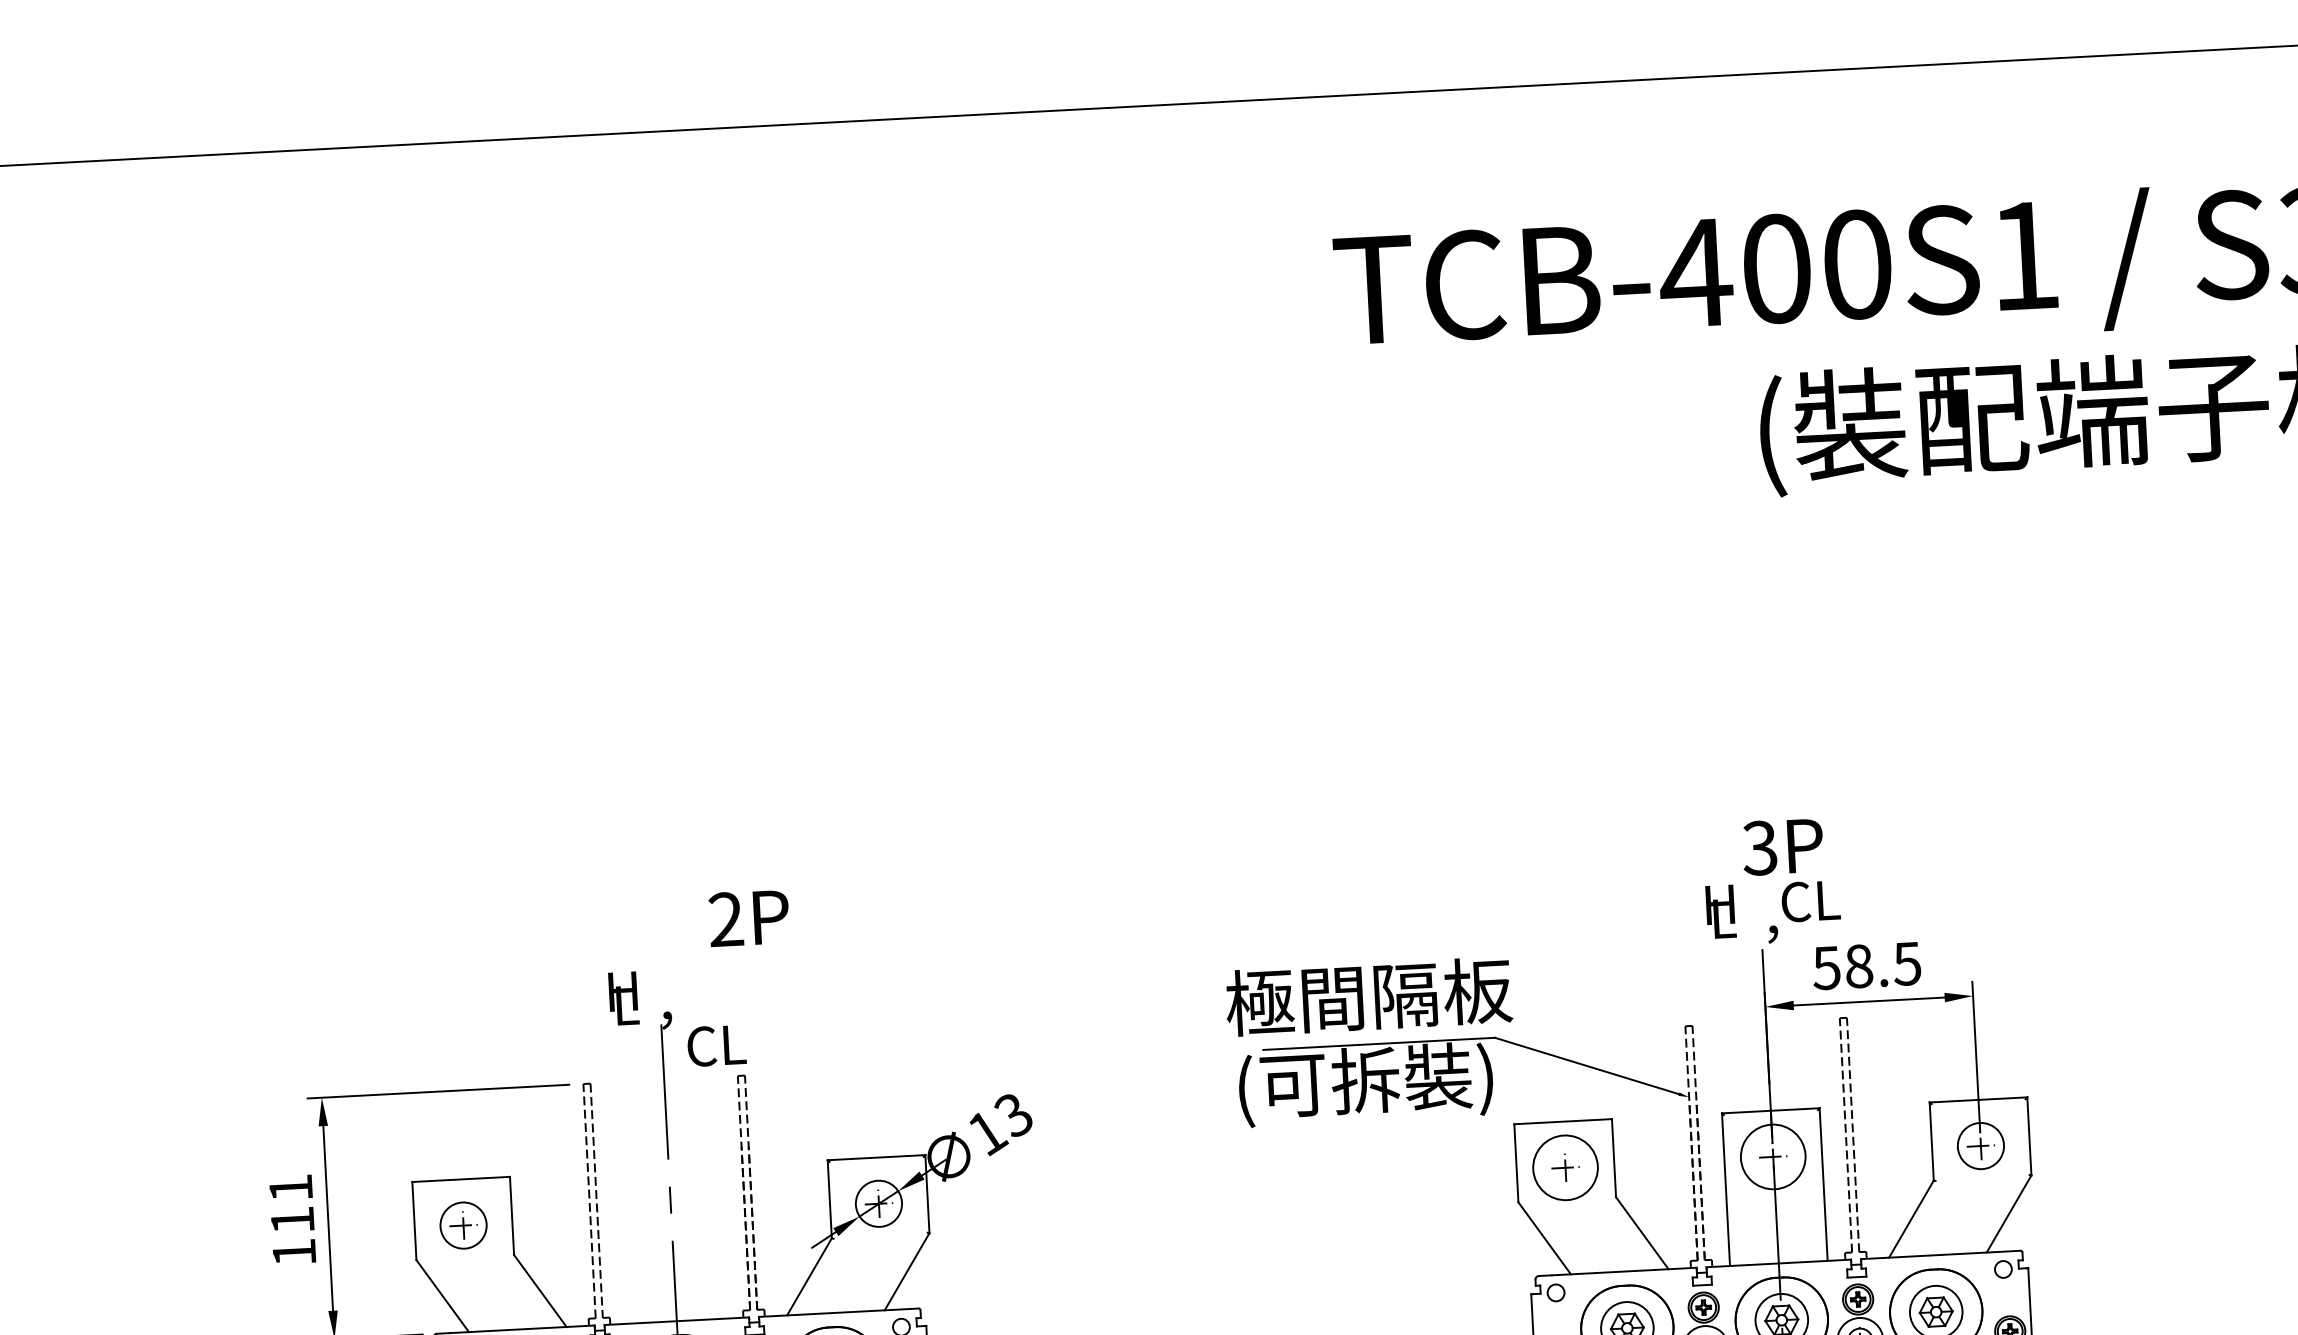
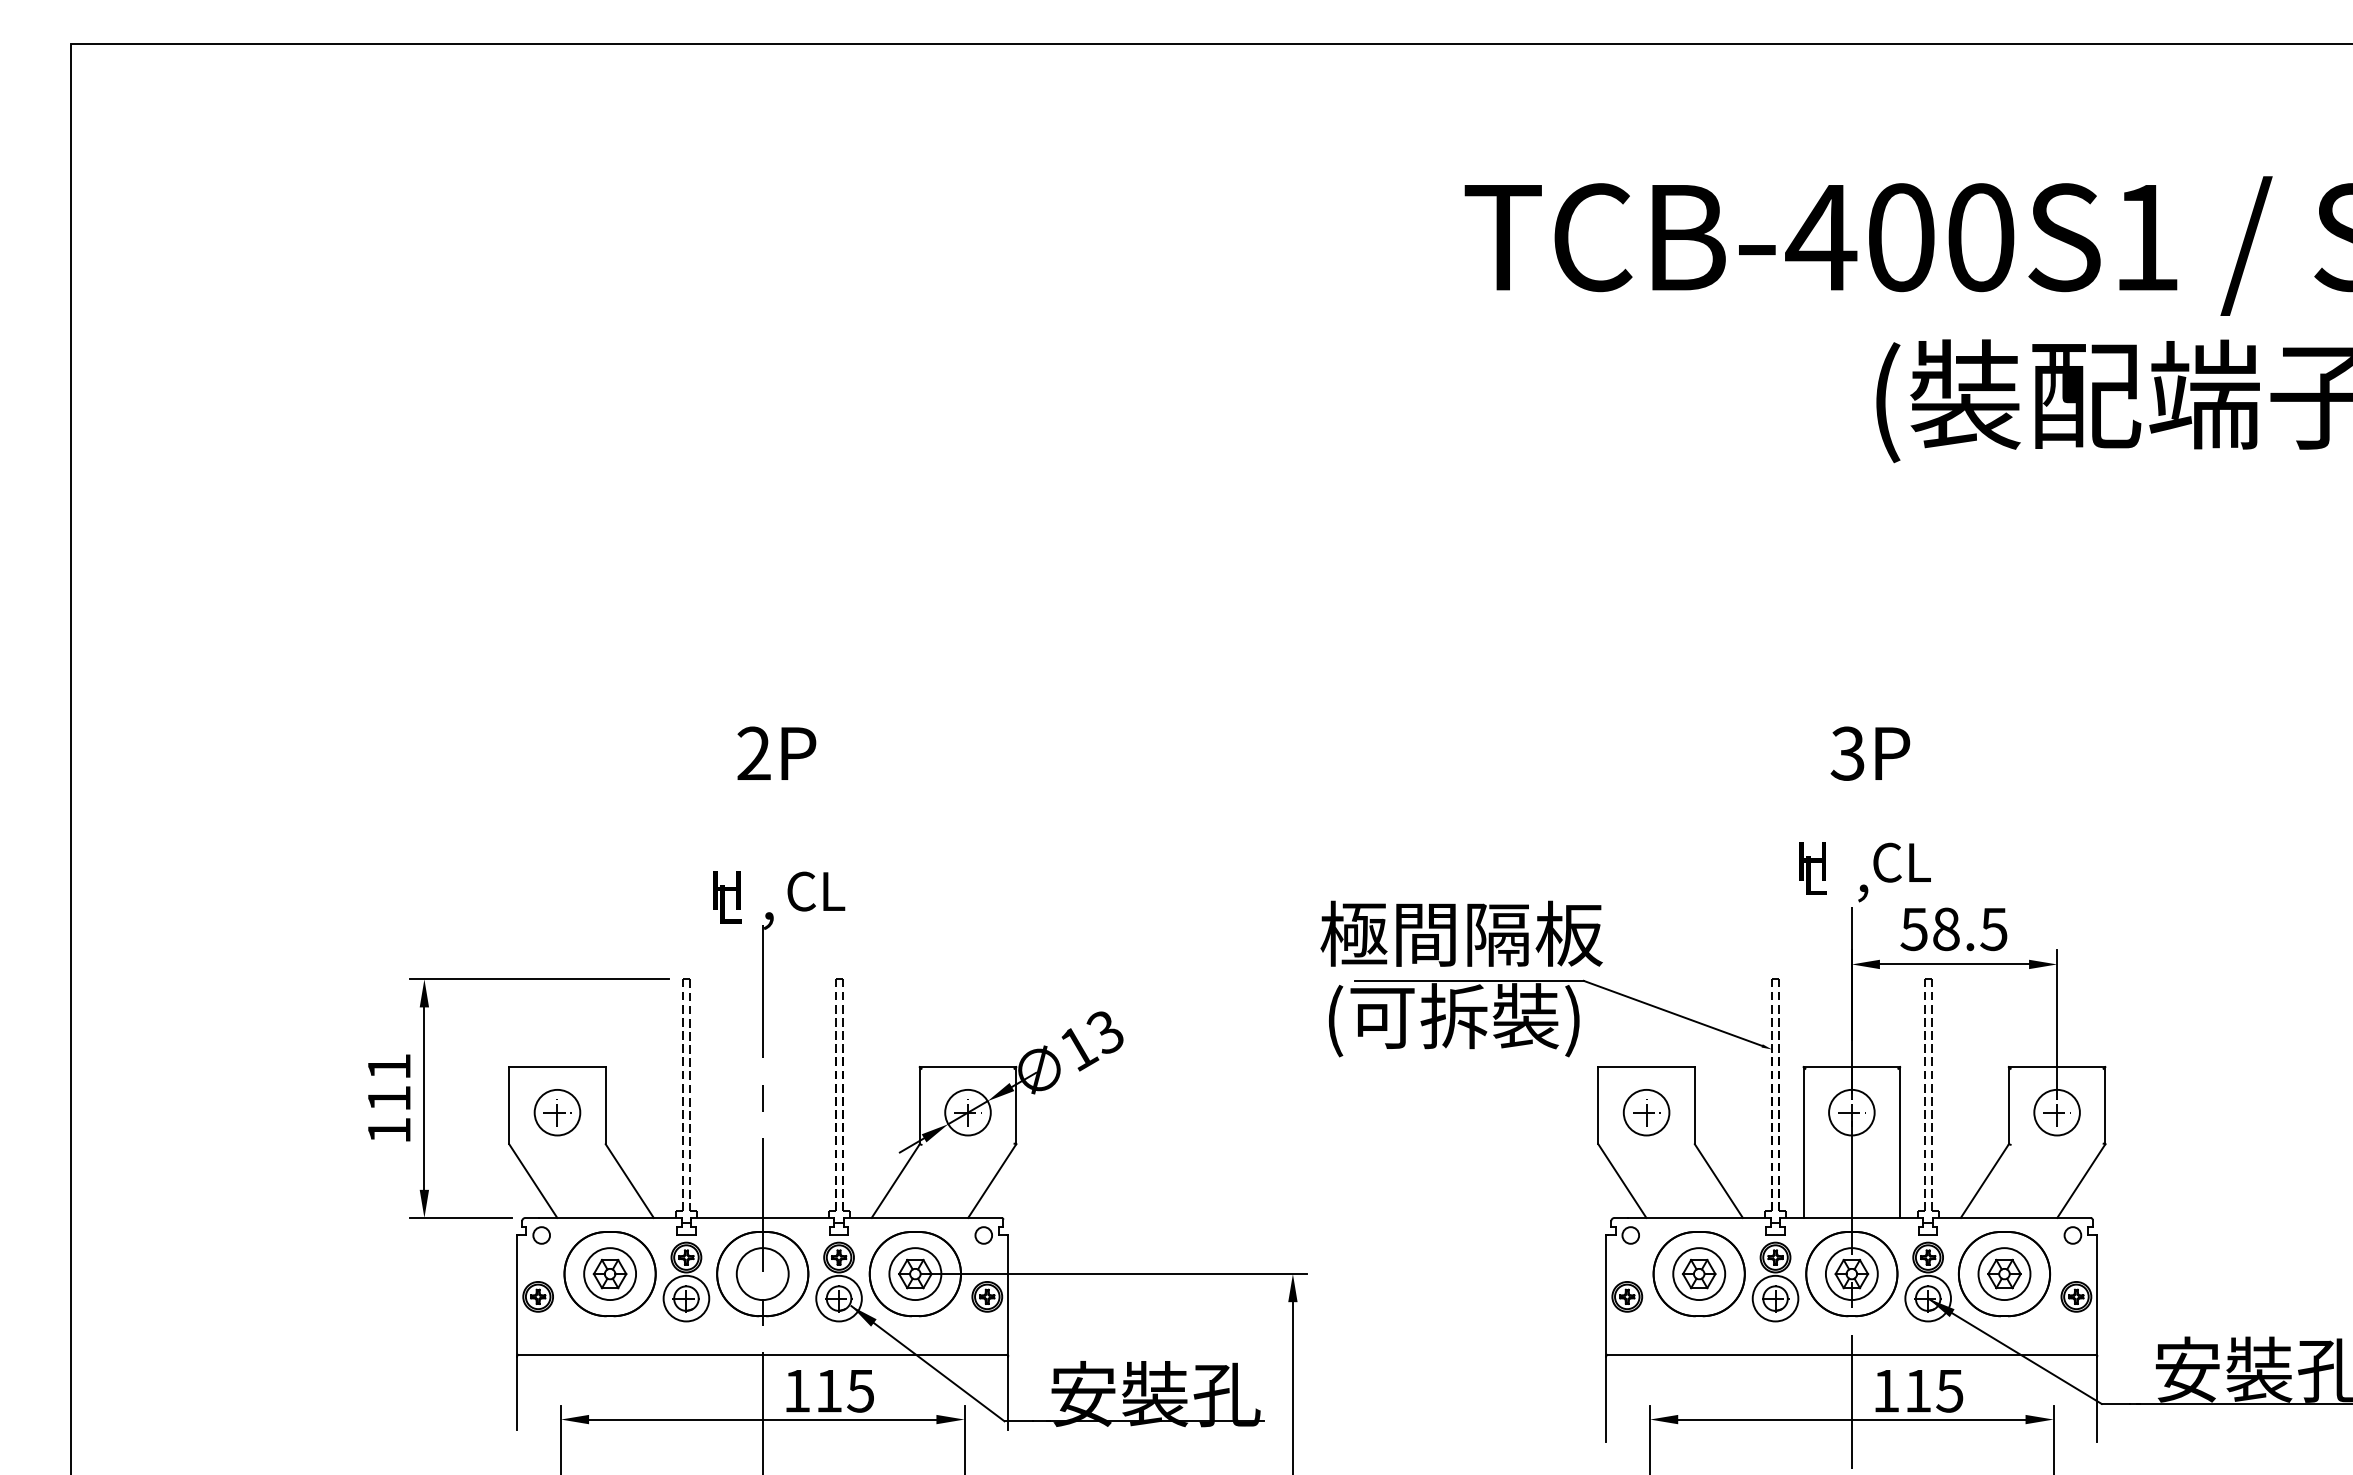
text: (1783, 846) -> (1870, 753), moved
text: (748, 917) -> (776, 752), moved
text: (716, 1045) -> (816, 891), moved
circle: (1772, 1156) -> (1851, 1112), size x0.71
circle: (1565, 1167) -> (1646, 1112), size x0.71

